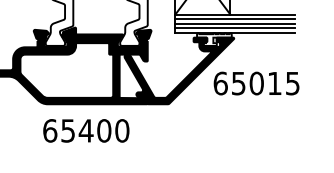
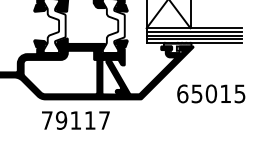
text: (256, 83) -> (211, 93), moved
text: (85, 130) -> (75, 120), 65400 -> 79117

